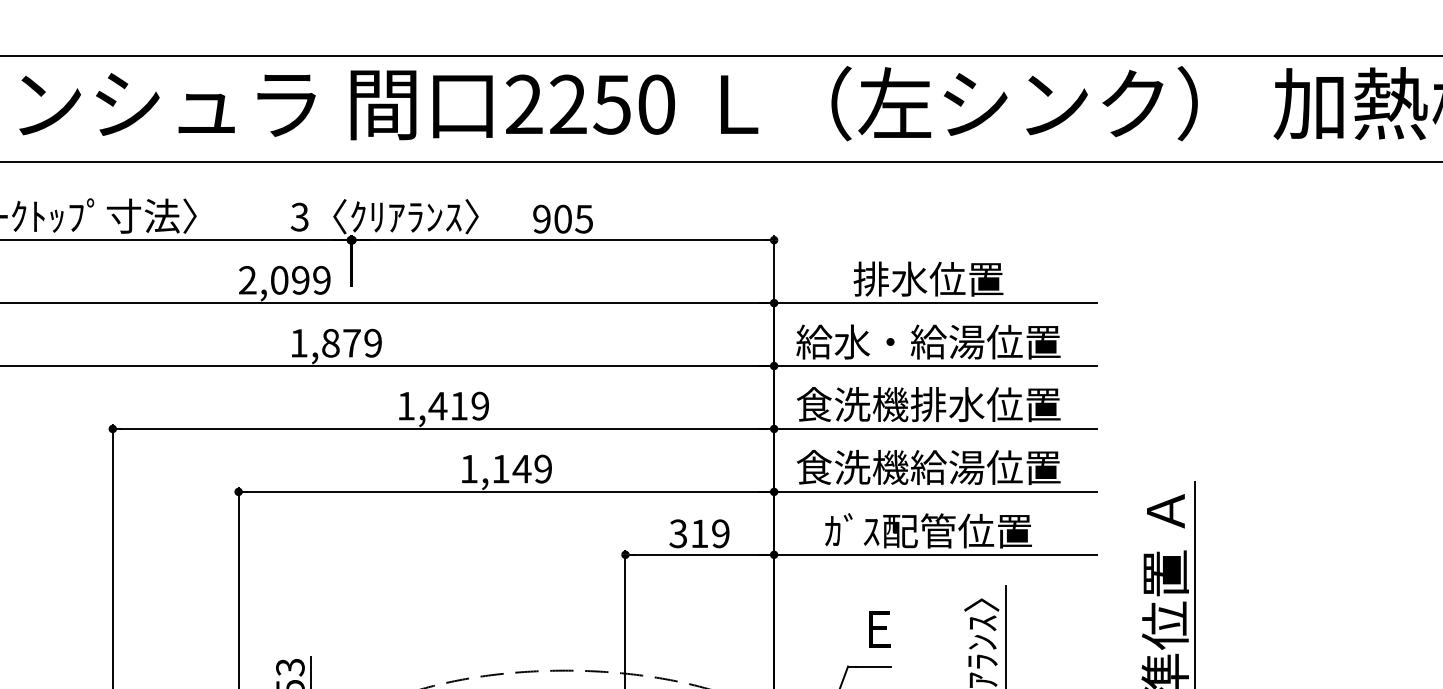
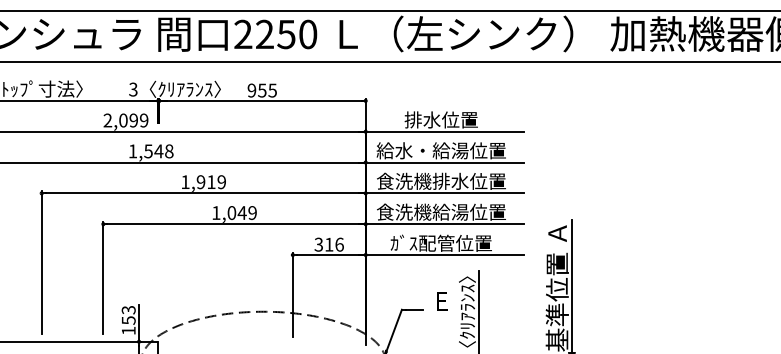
text: (563, 218) -> (262, 90), 905 -> 955
text: (351, 343) -> (158, 151), 1,879 -> 1,548
text: (436, 406) -> (200, 182), 1,419 -> 1,919
text: (500, 468) -> (231, 212), 1,149 -> 1,049
text: (720, 533) -> (339, 244), 319 -> 316
text: (879, 629) -> (442, 301), moved

